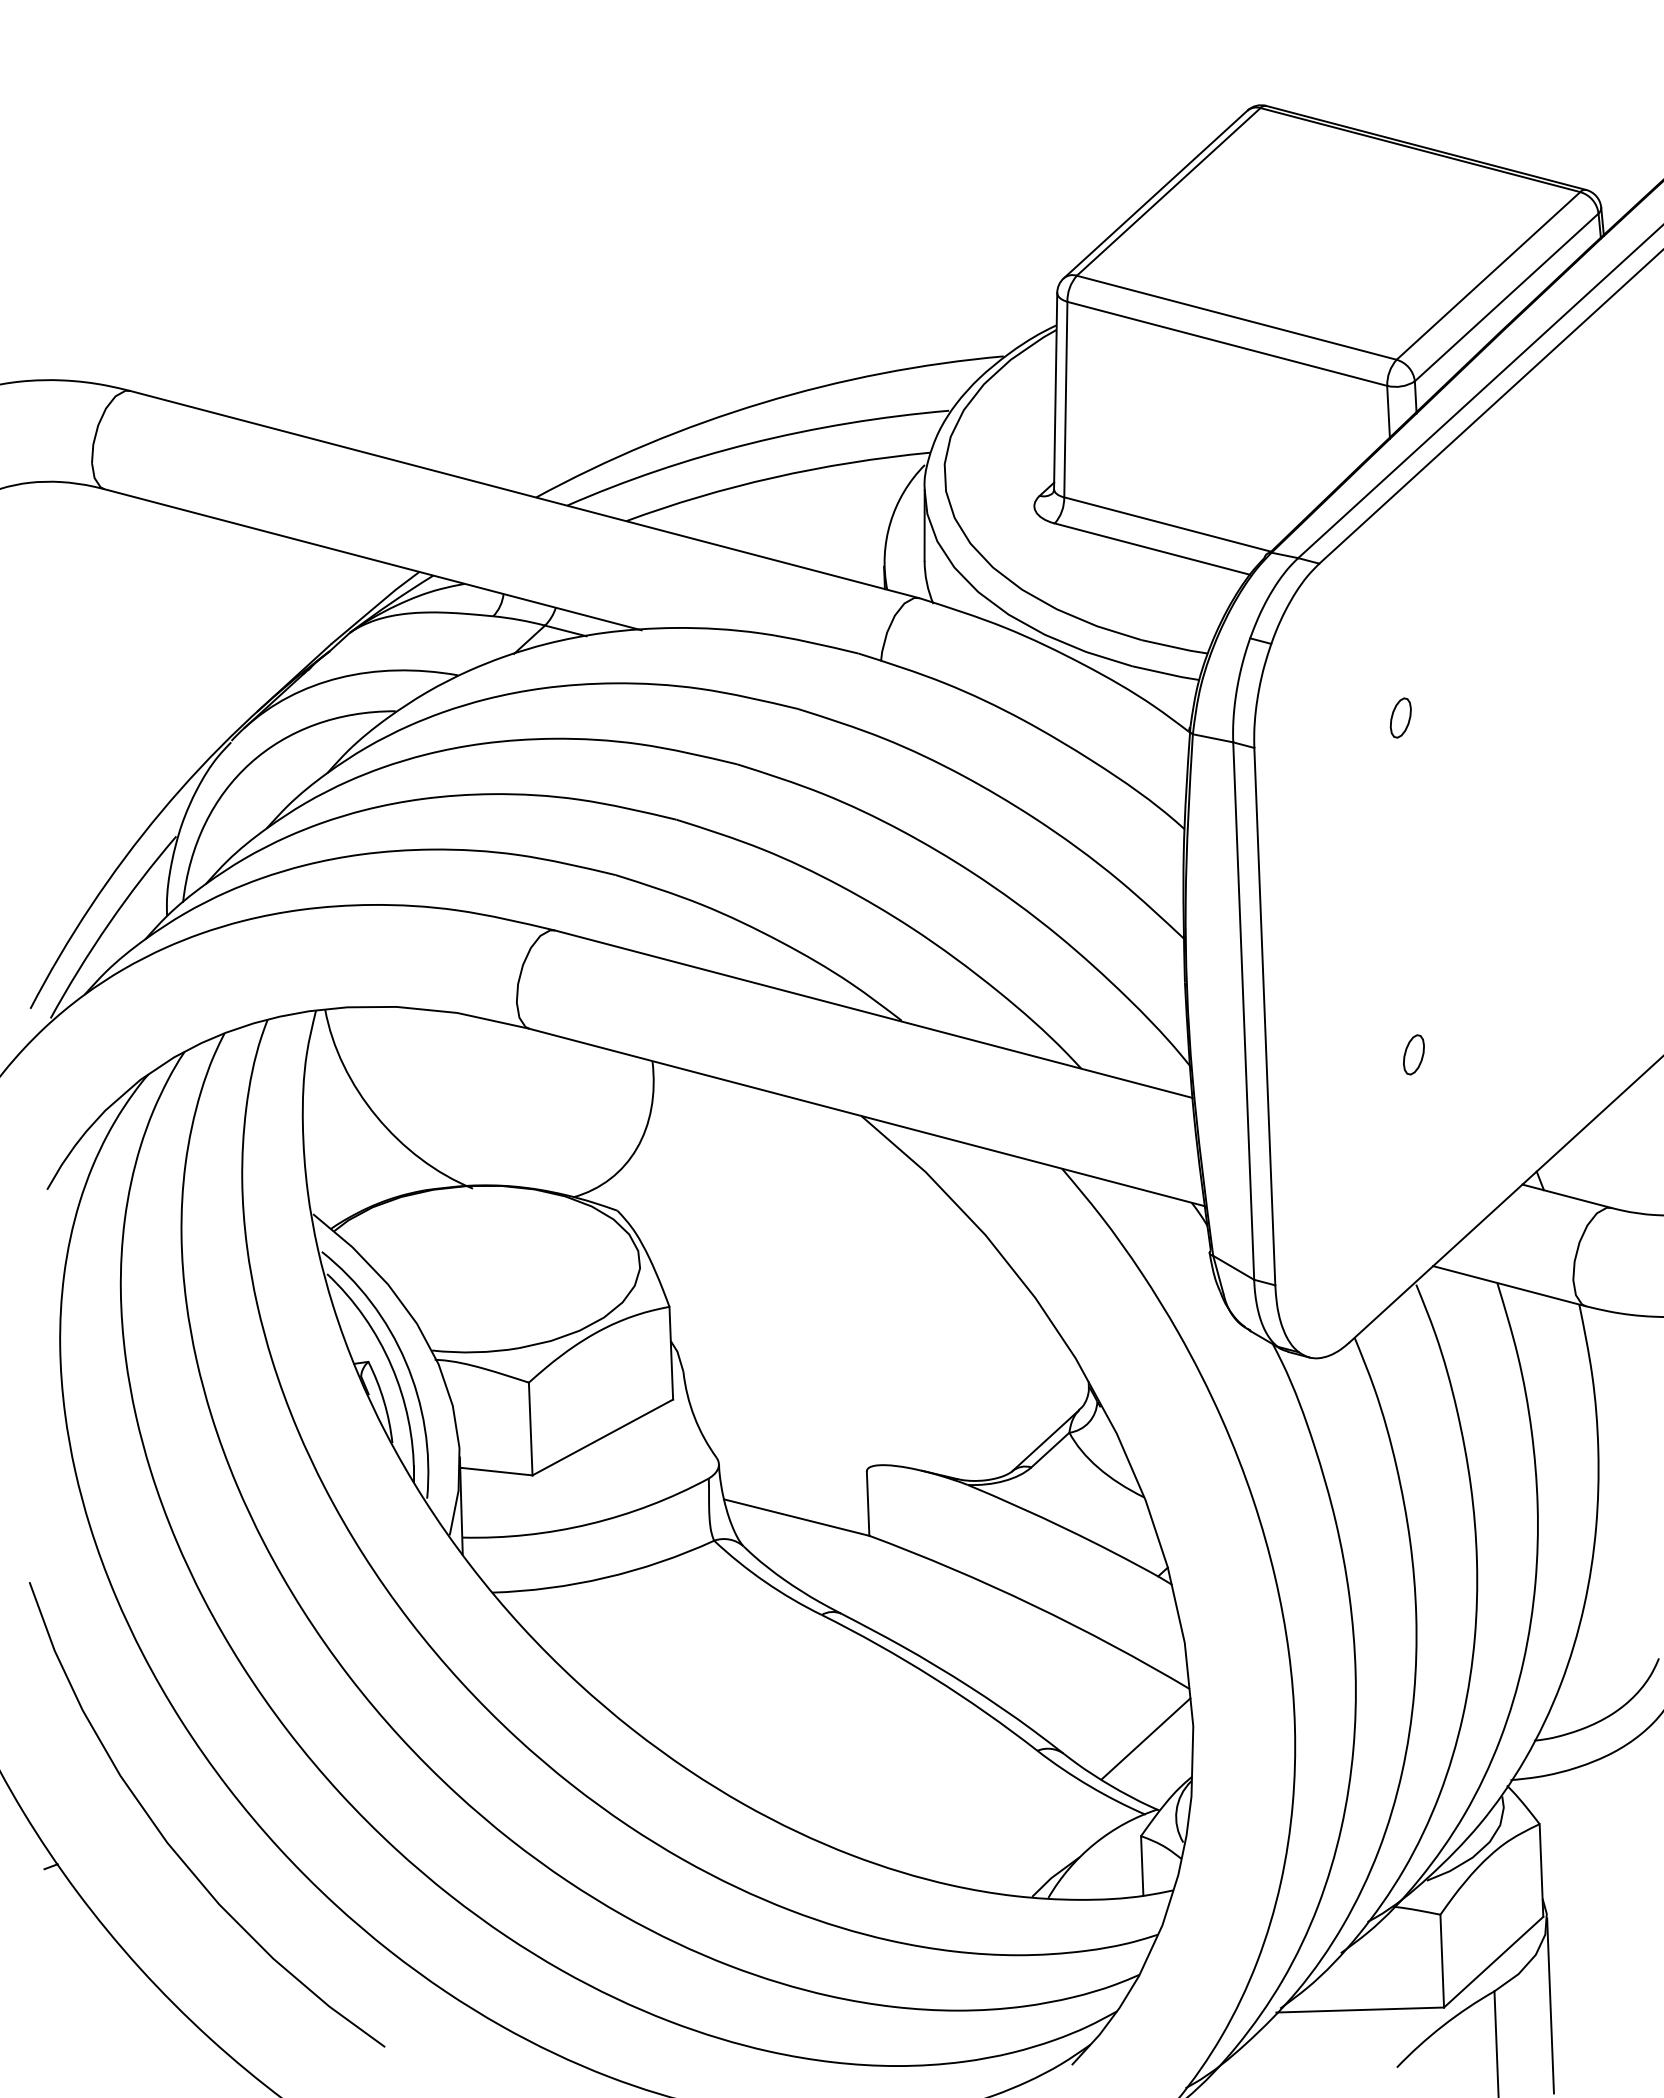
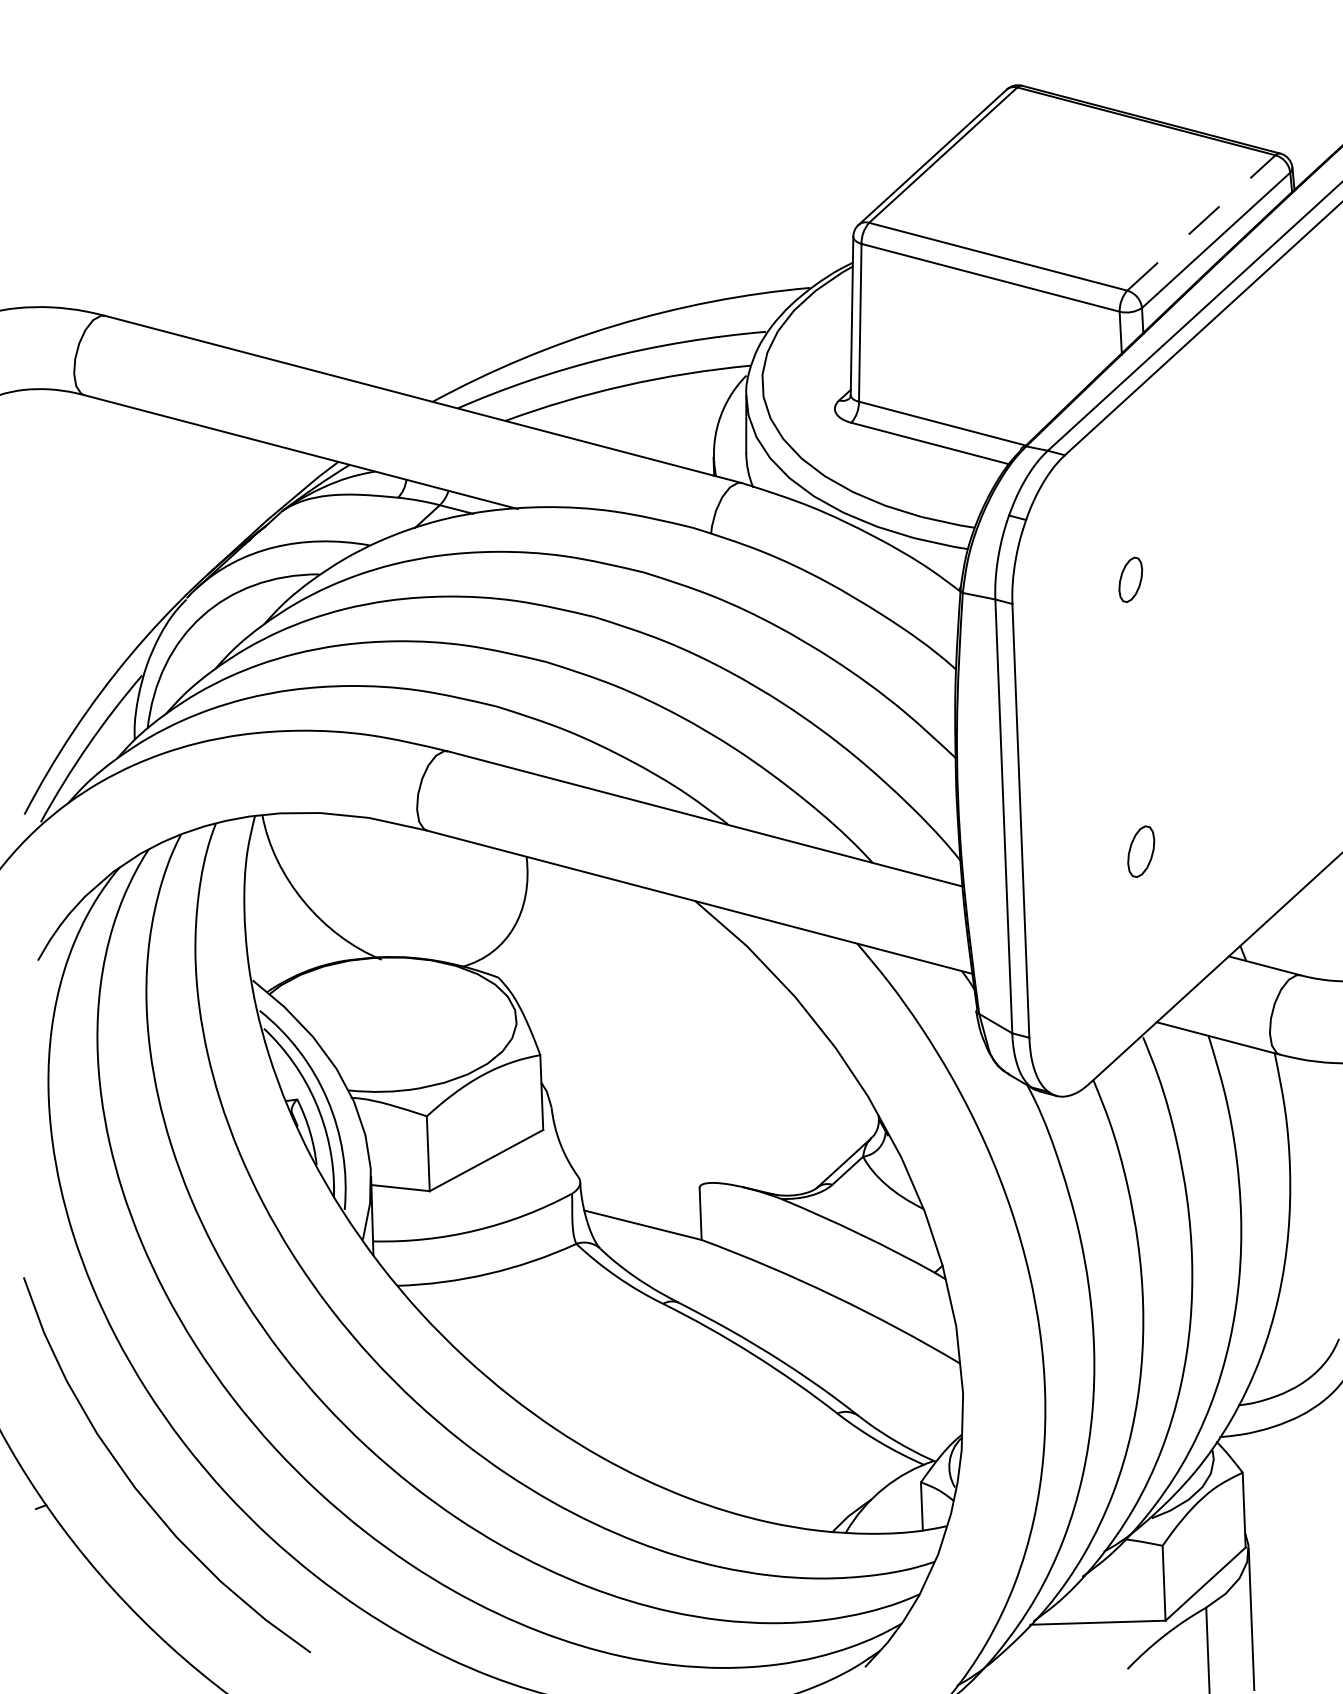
line: (1488, 275) -> (1201, 222), solid -> dashed
part: (1400, 717) -> (1130, 579), size x1.4
part: (1413, 1054) -> (1140, 851), size x1.6
line: (1145, 1738) -> (924, 1403), removed

